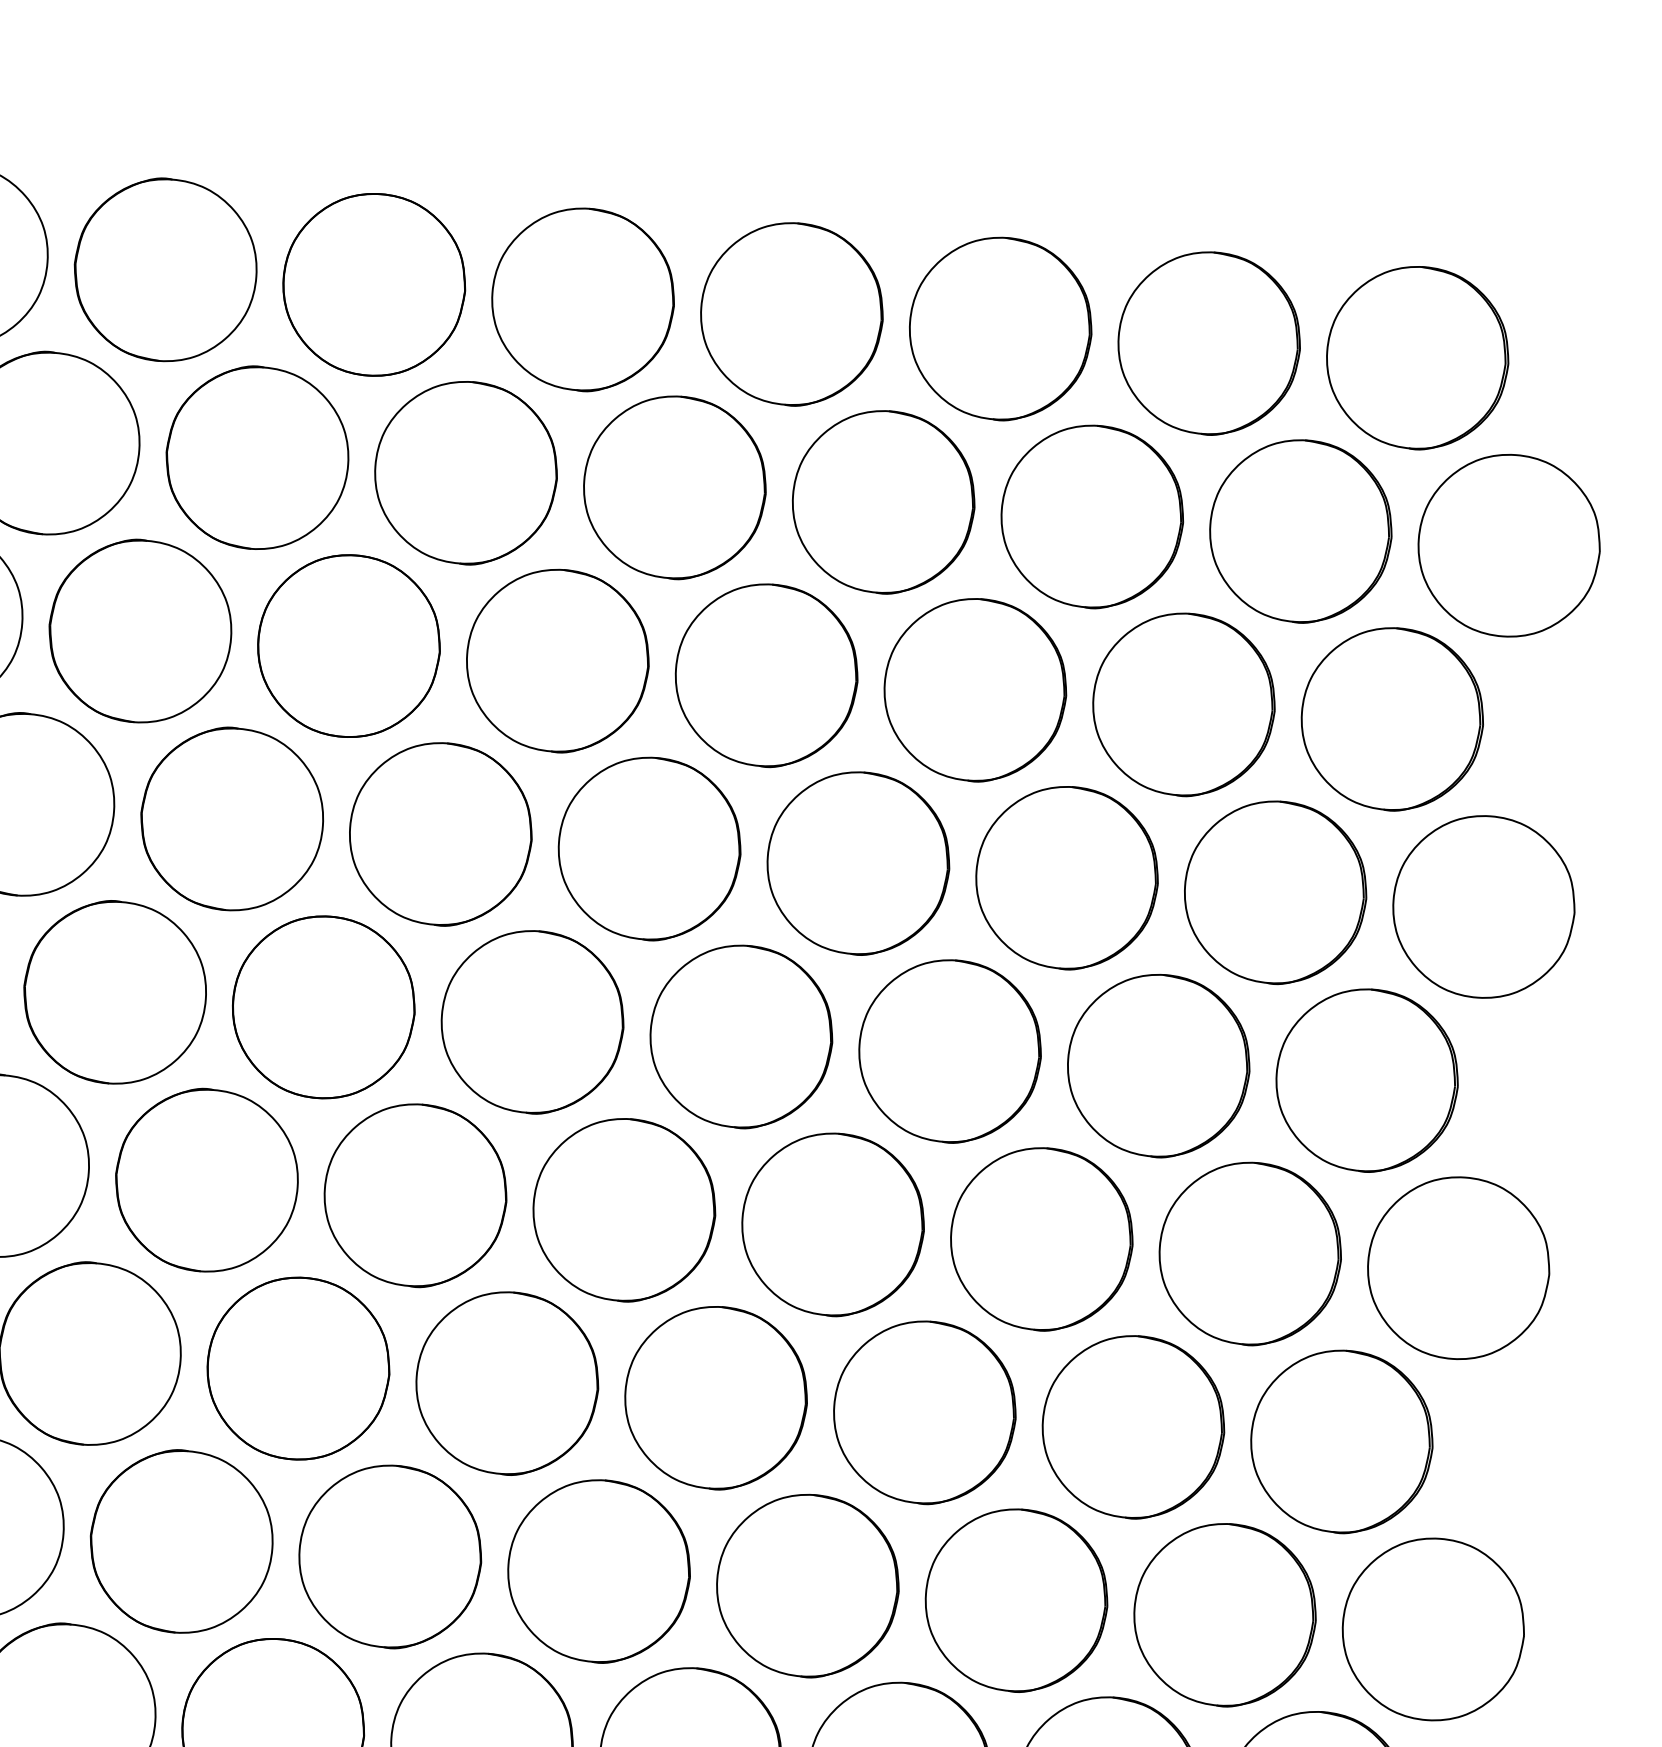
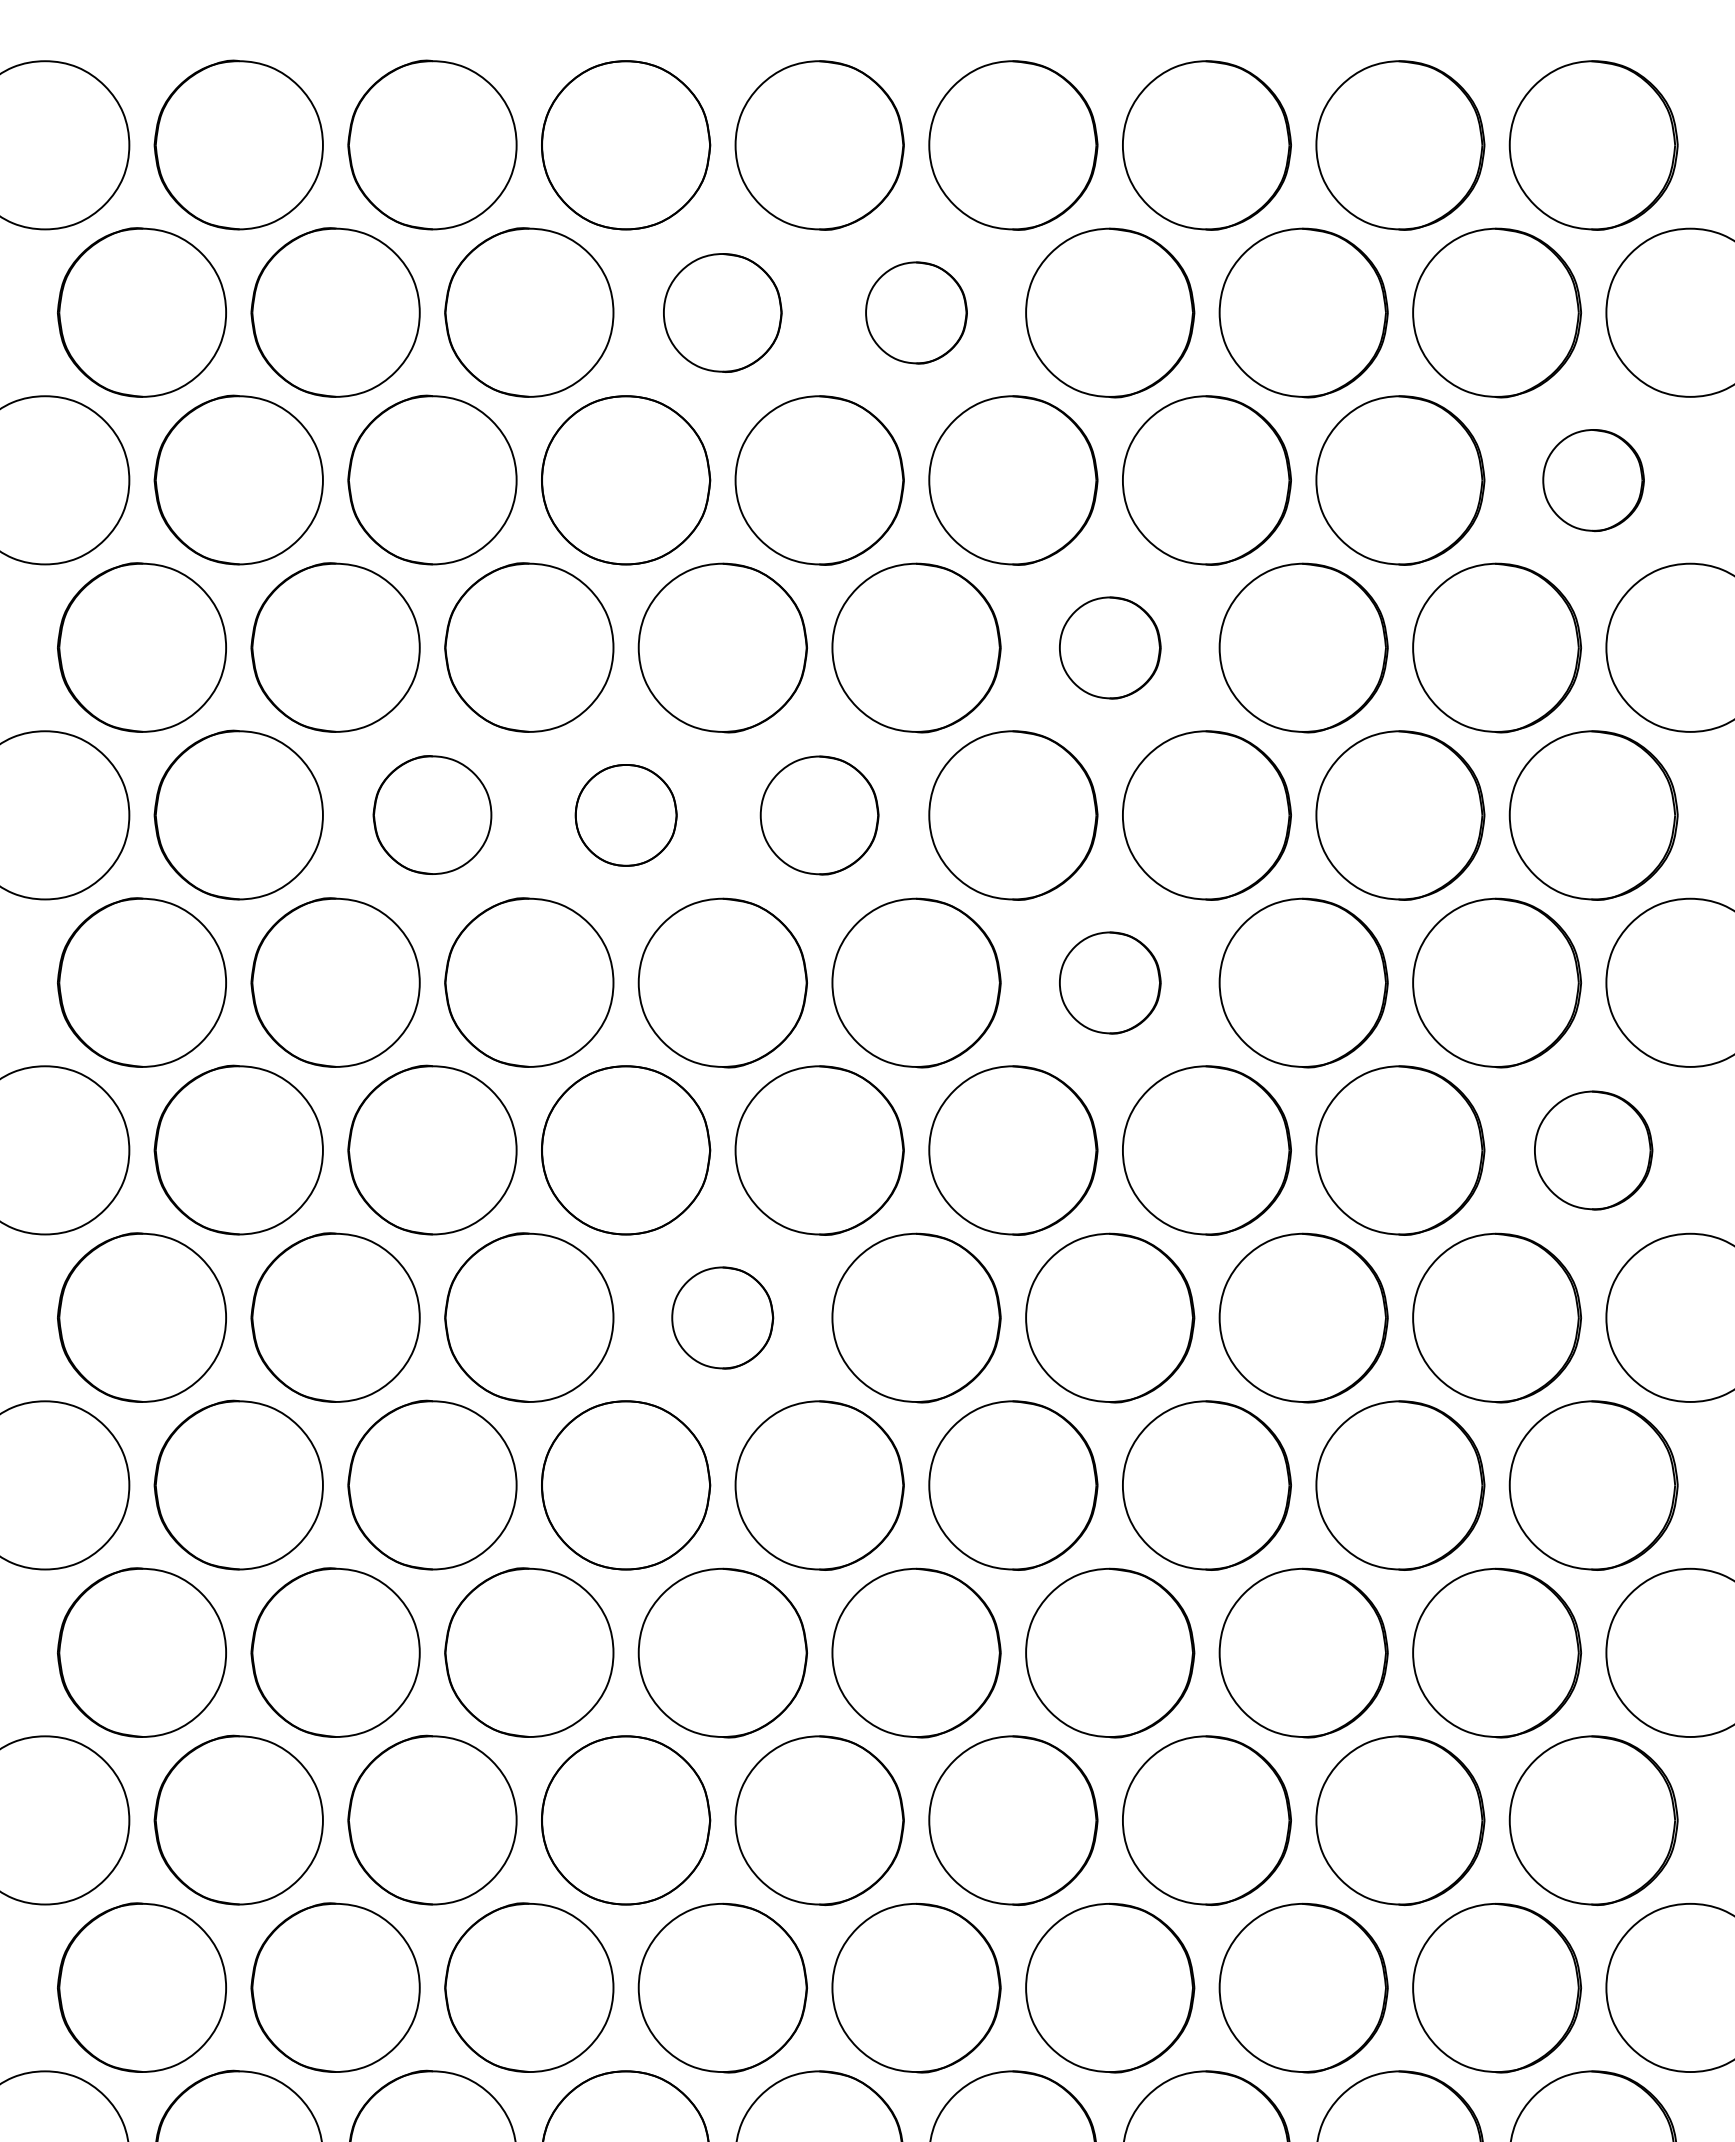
part: (465, 472) -> (722, 312), size x0.7
part: (674, 487) -> (916, 312), size x0.6
part: (1392, 719) -> (1593, 480), size x0.6
part: (858, 862) -> (1110, 647), size x0.6
part: (115, 991) -> (432, 814), size x0.7
part: (324, 1007) -> (626, 815), size x0.6
part: (532, 1022) -> (819, 815), size x0.7
part: (833, 1224) -> (1110, 982), size x0.6
part: (1341, 1441) -> (1593, 1150), size x0.7
part: (389, 1556) -> (722, 1317), size x0.6

